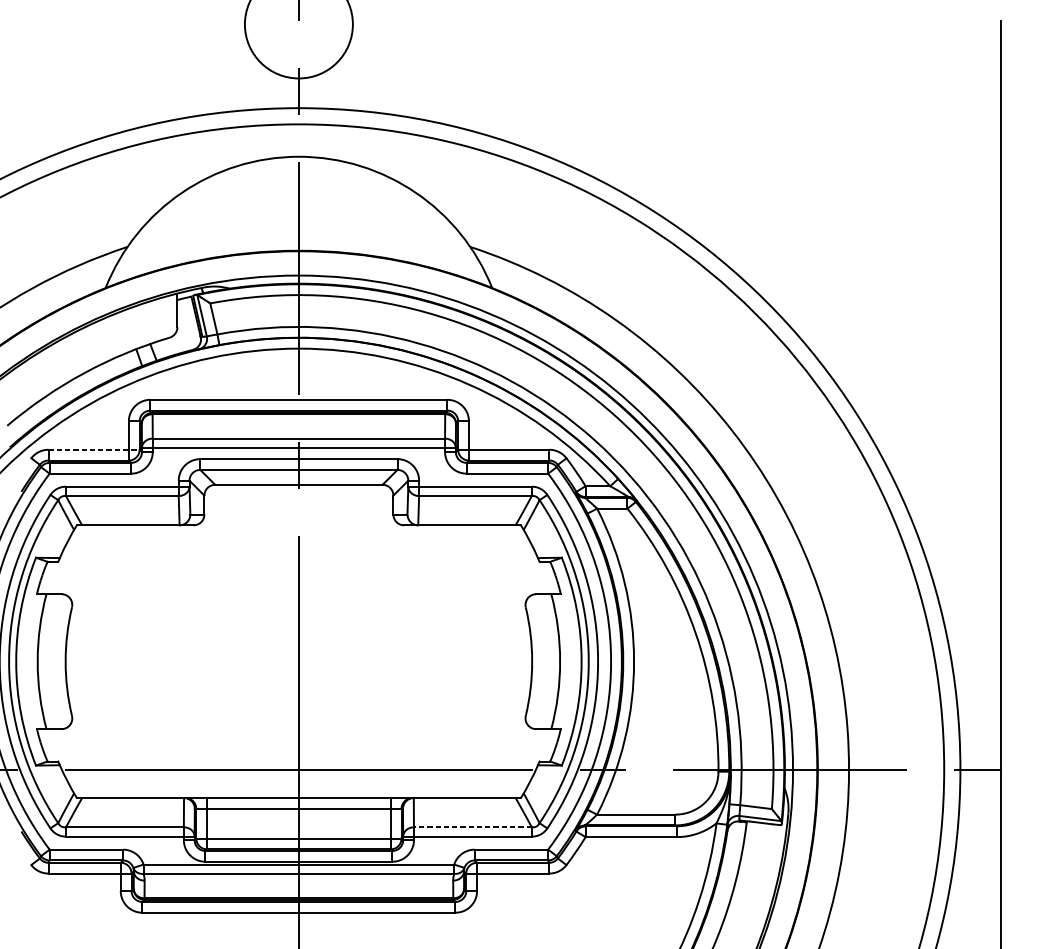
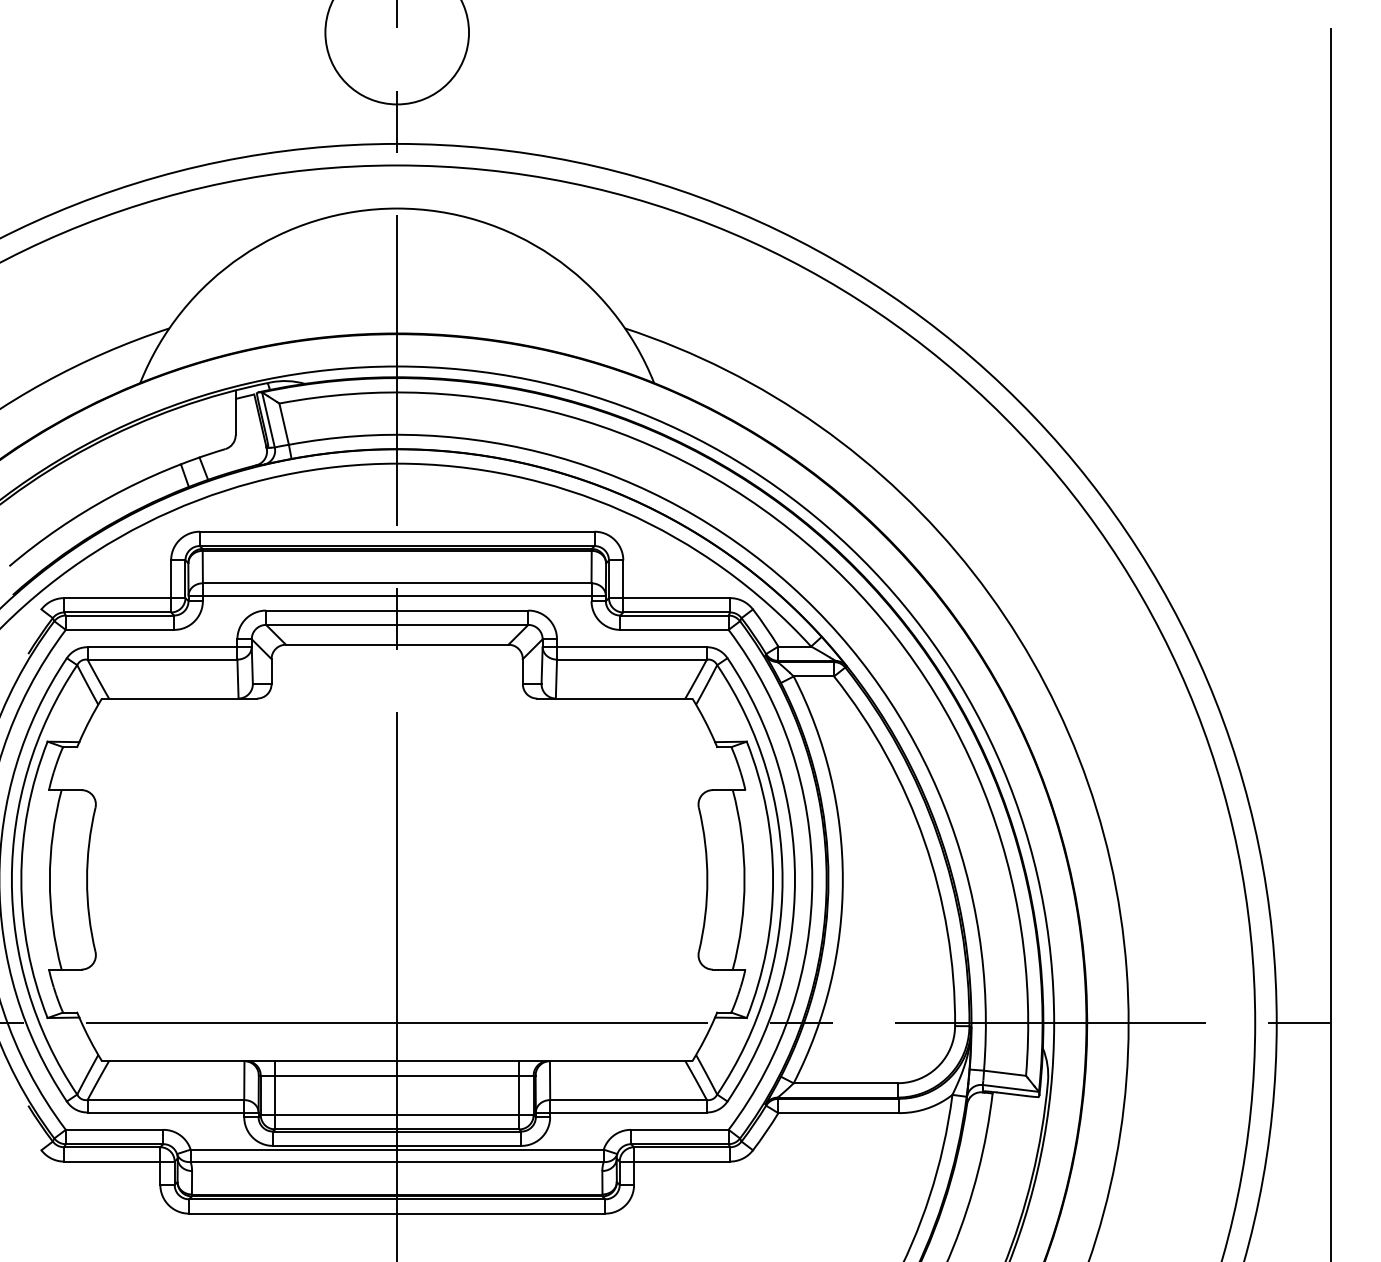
line: (93, 450) -> (124, 598), dashed -> solid
line: (472, 827) -> (628, 1100), dashed -> solid

